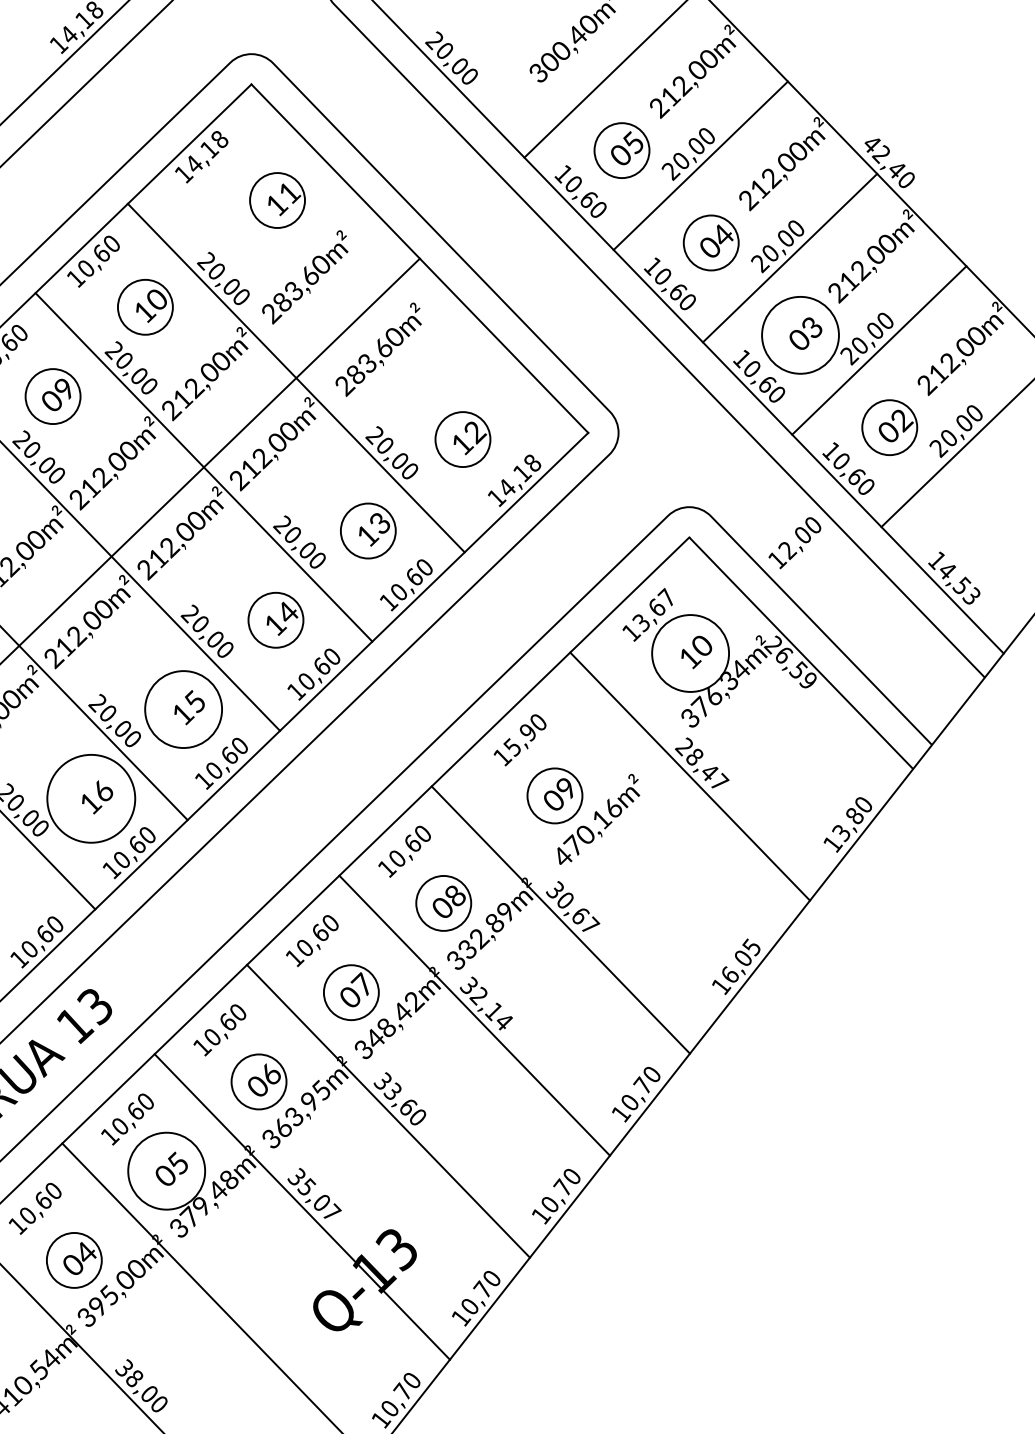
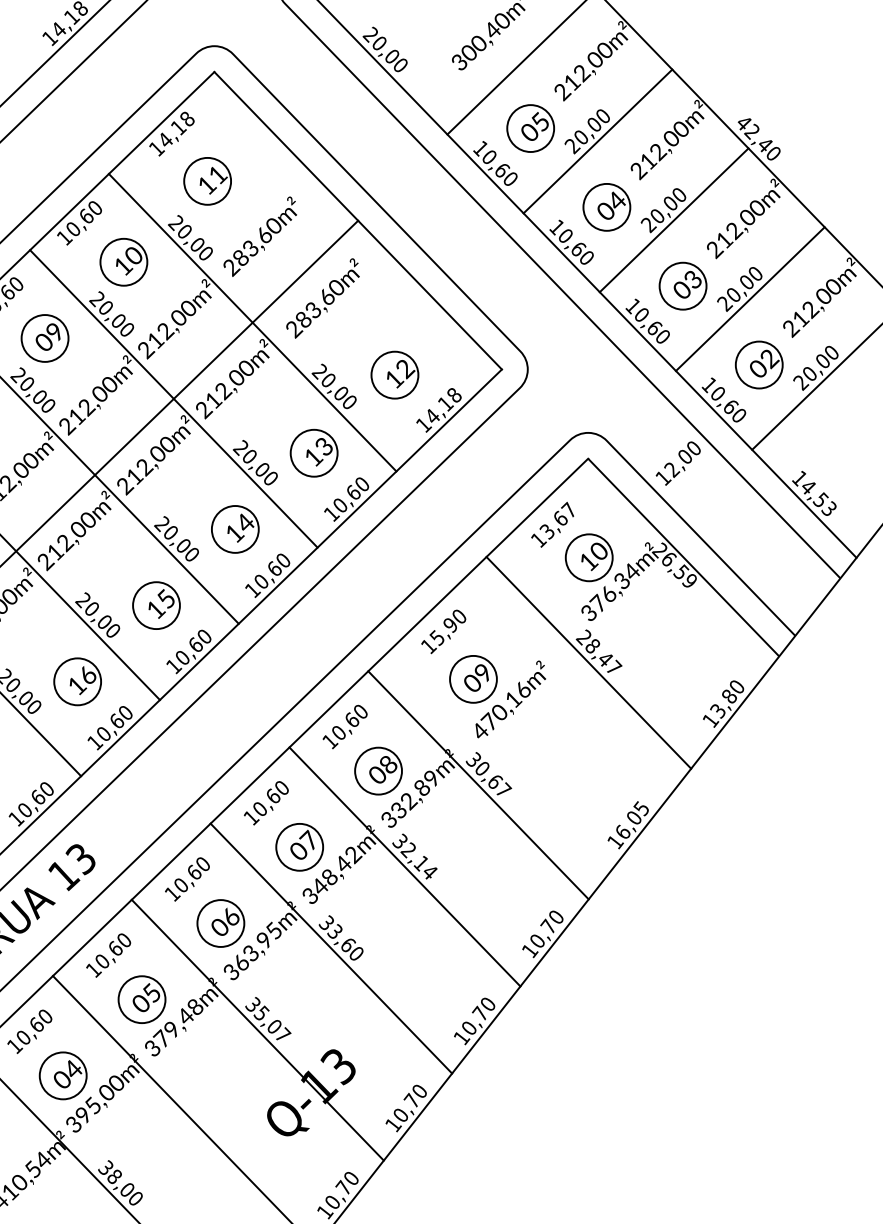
part: (277, 200) -> (207, 181), moved
circle: (800, 334) -> (683, 285), size x0.71
circle: (690, 653) -> (589, 557), size x0.71
circle: (183, 709) -> (156, 605), size x0.71
circle: (90, 798) -> (77, 681), size x0.62
circle: (166, 1170) -> (141, 999), size x0.71

